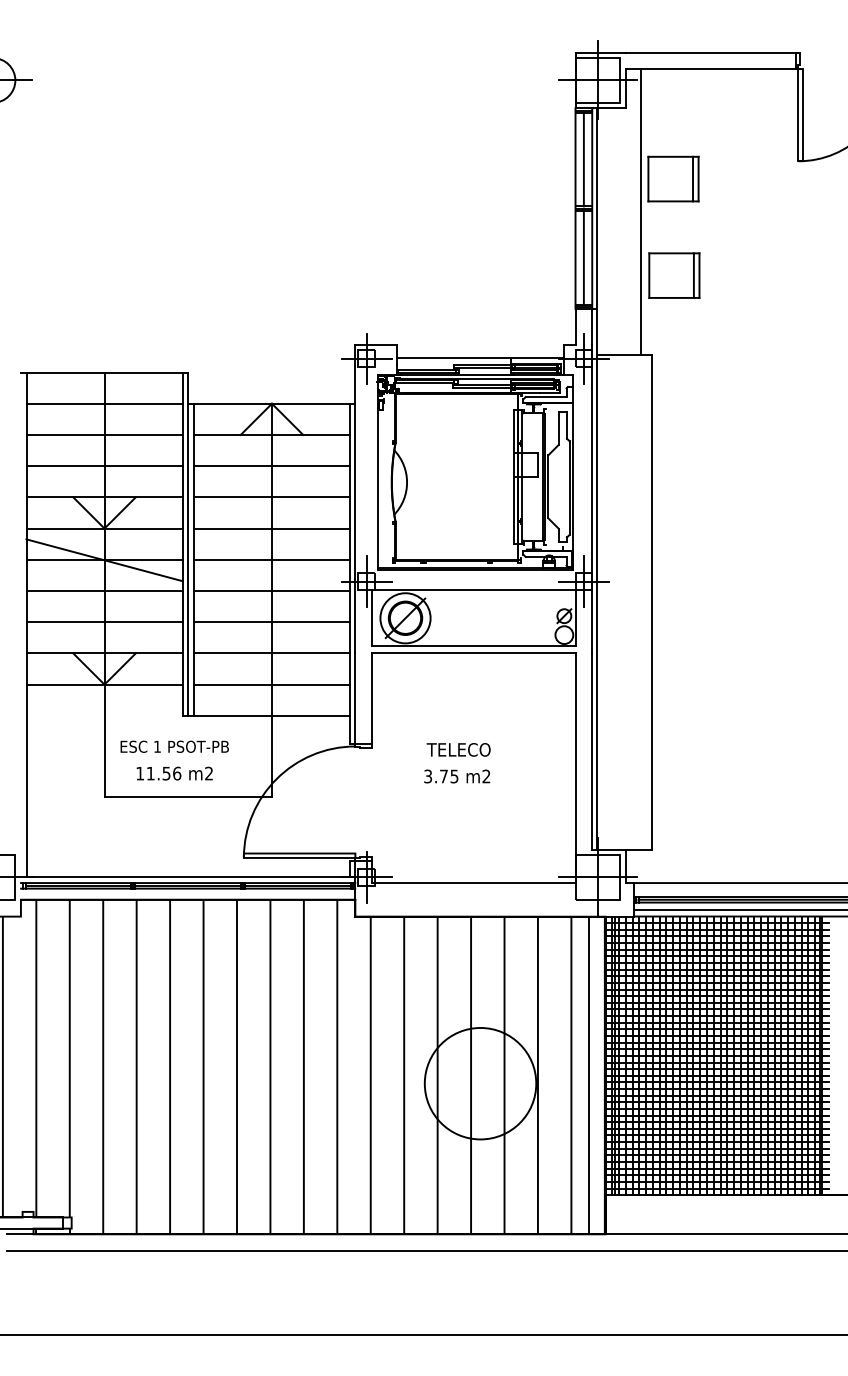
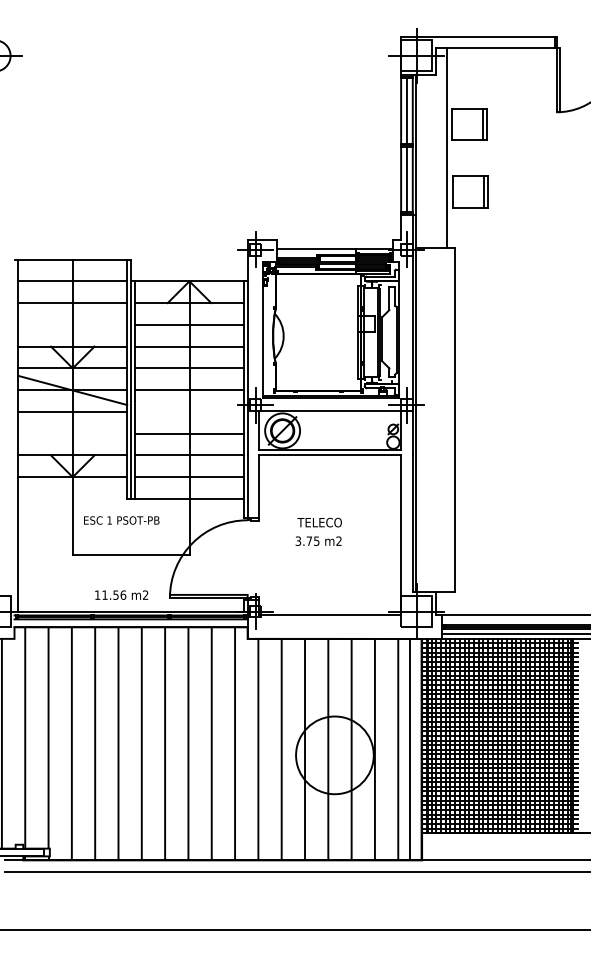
line: (104, 465) -> (72, 324), removed
line: (270, 590) -> (188, 411), removed
line: (104, 622) -> (72, 433), removed
text: (174, 772) -> (121, 594), moved

